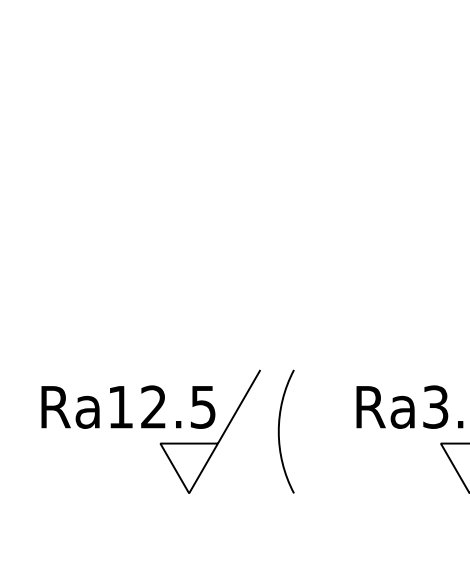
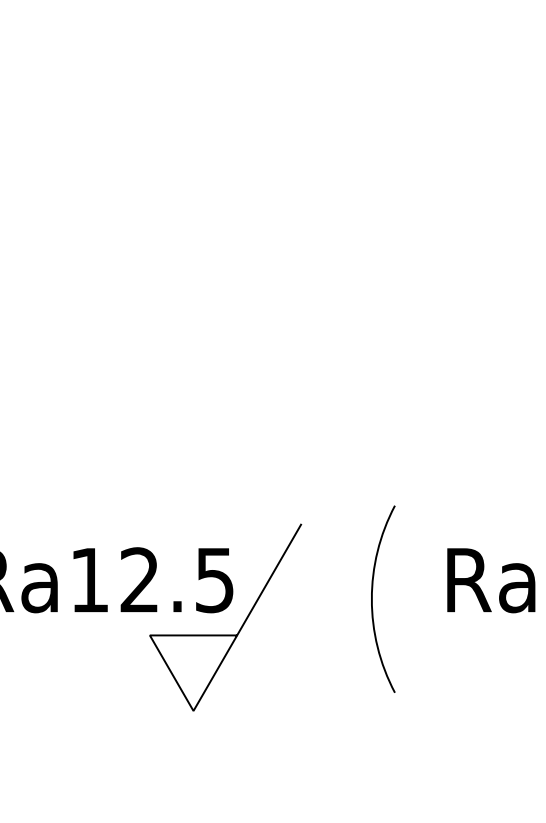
part: (285, 431) -> (382, 598), moved

